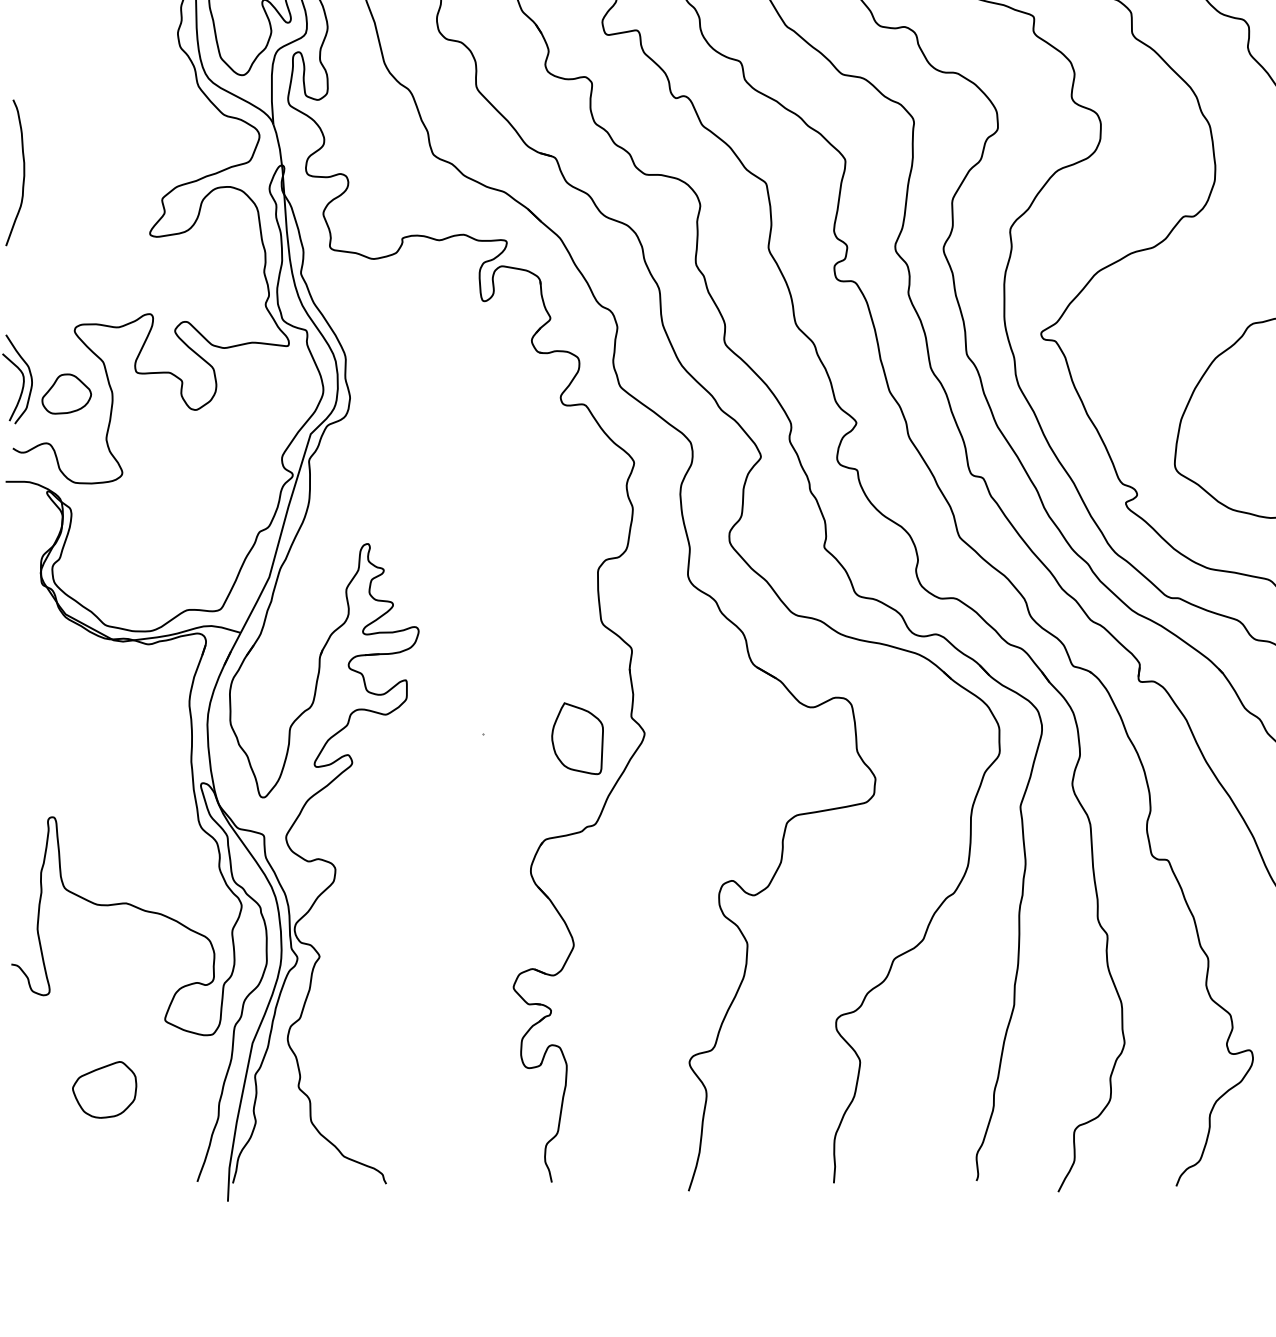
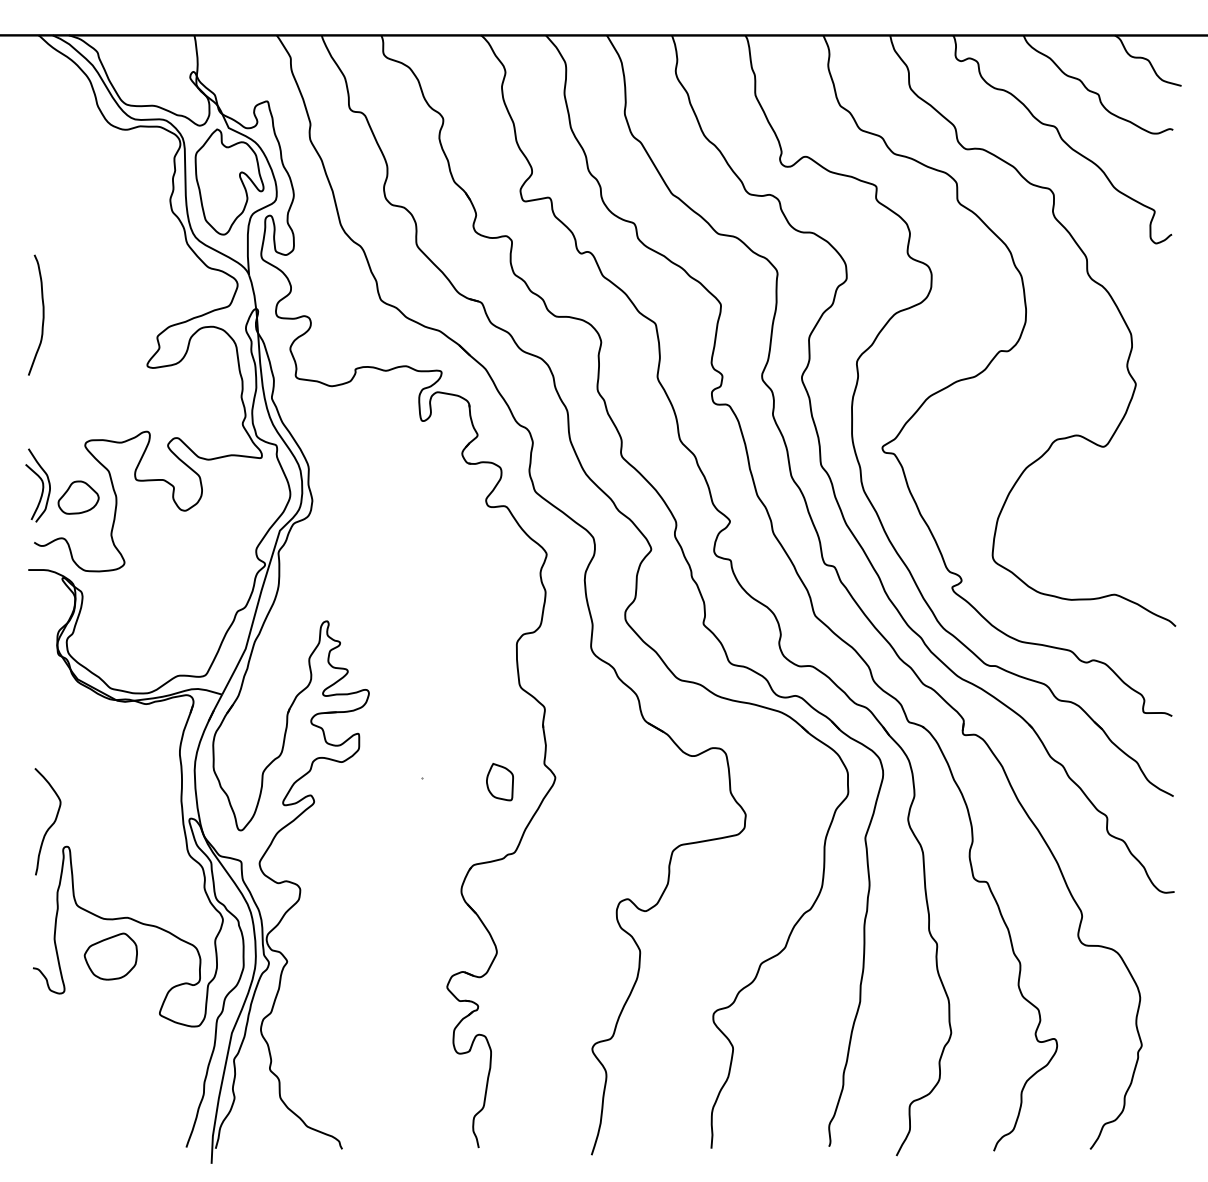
part: (576, 739) -> (499, 782), size x0.62
curve: (33, 790) -> (51, 824), added
part: (104, 1089) -> (110, 956), moved

